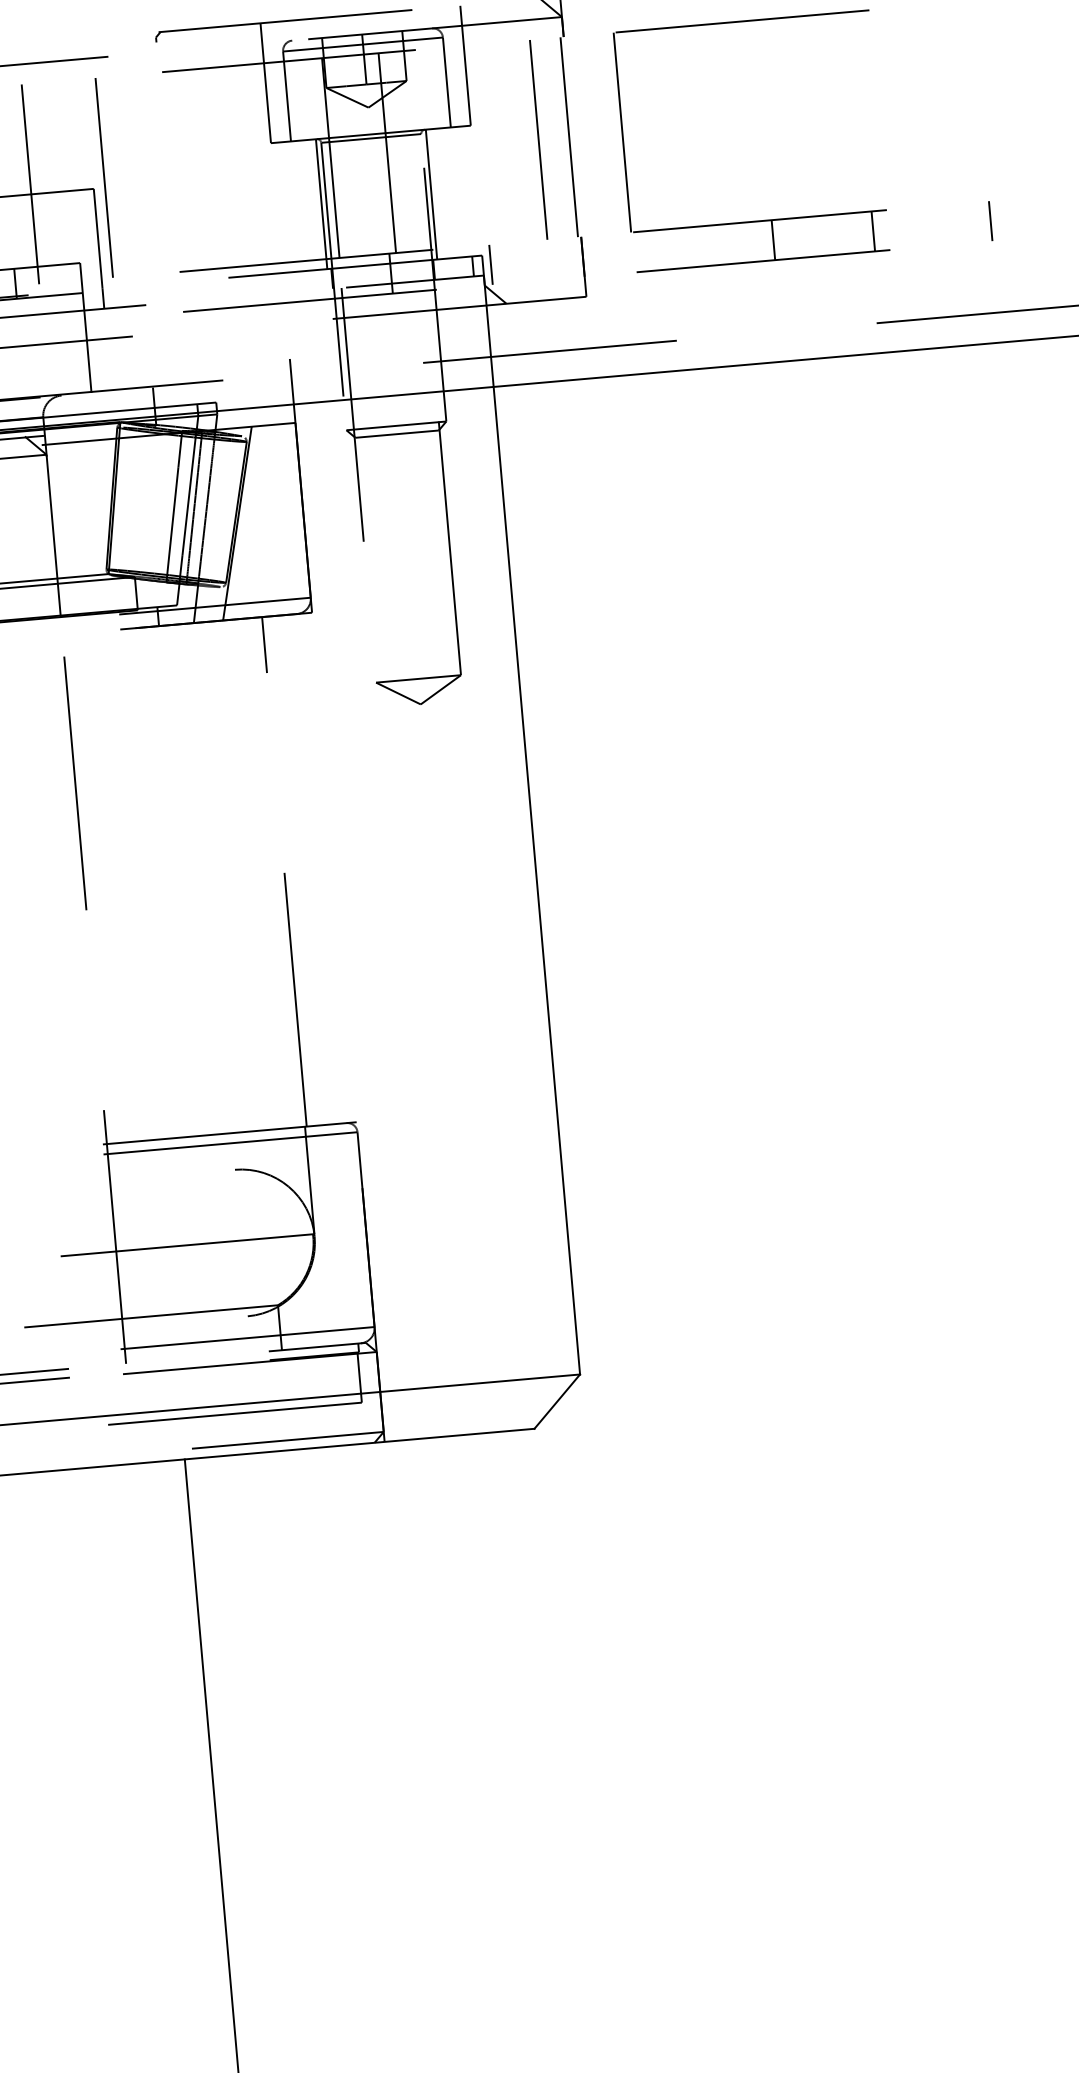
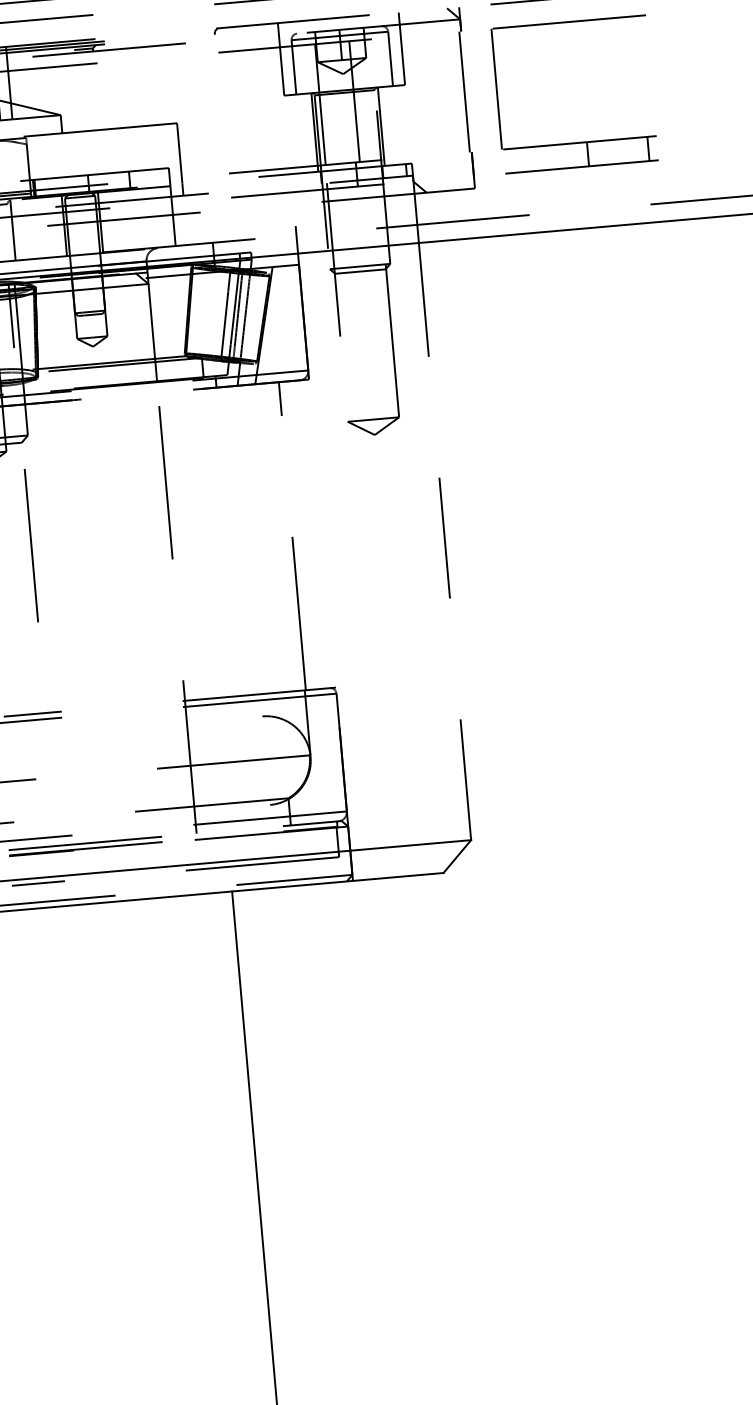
line: (537, 139) -> (445, 93), removed
line: (104, 177) -> (183, 116), removed
line: (29, 184) -> (138, 120), removed
line: (990, 220) -> (719, 142), removed
line: (491, 265) -> (417, 169), removed
line: (537, 880) -> (445, 541), solid -> dashed

